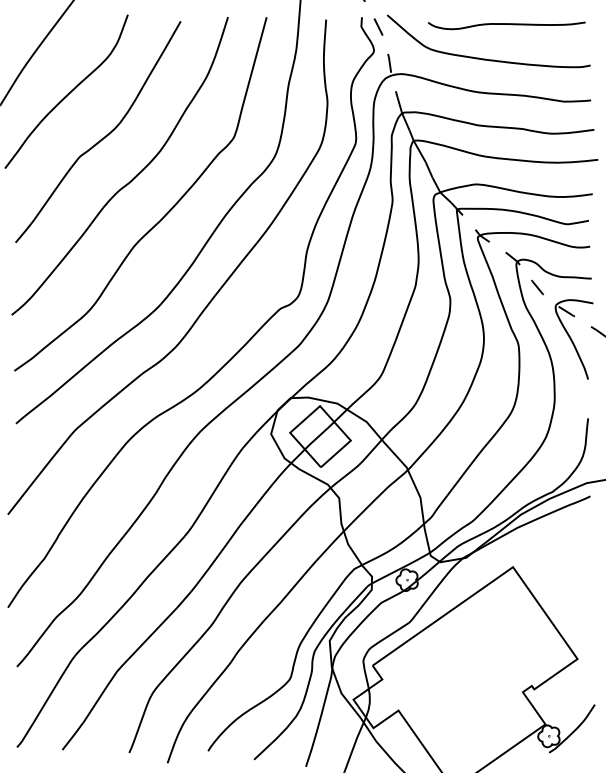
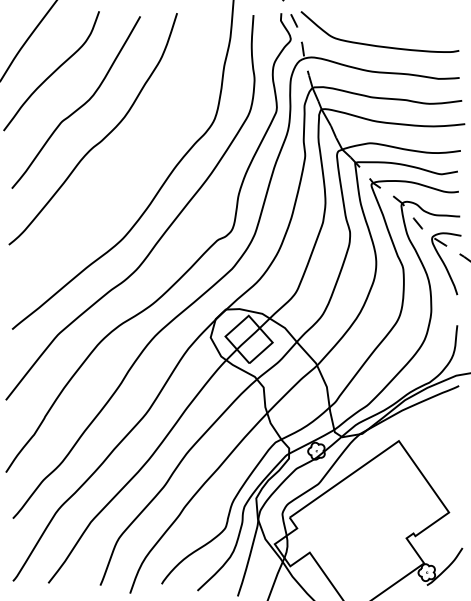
curve: (506, 24) -> (393, 18), removed
curve: (166, 212) -> (129, 165), removed

